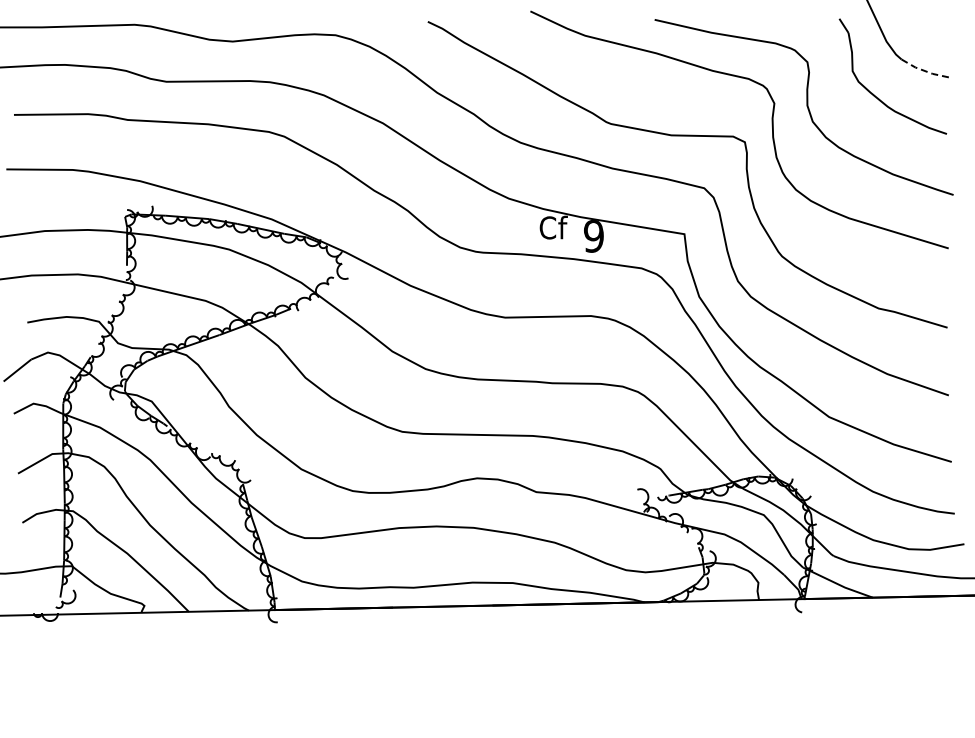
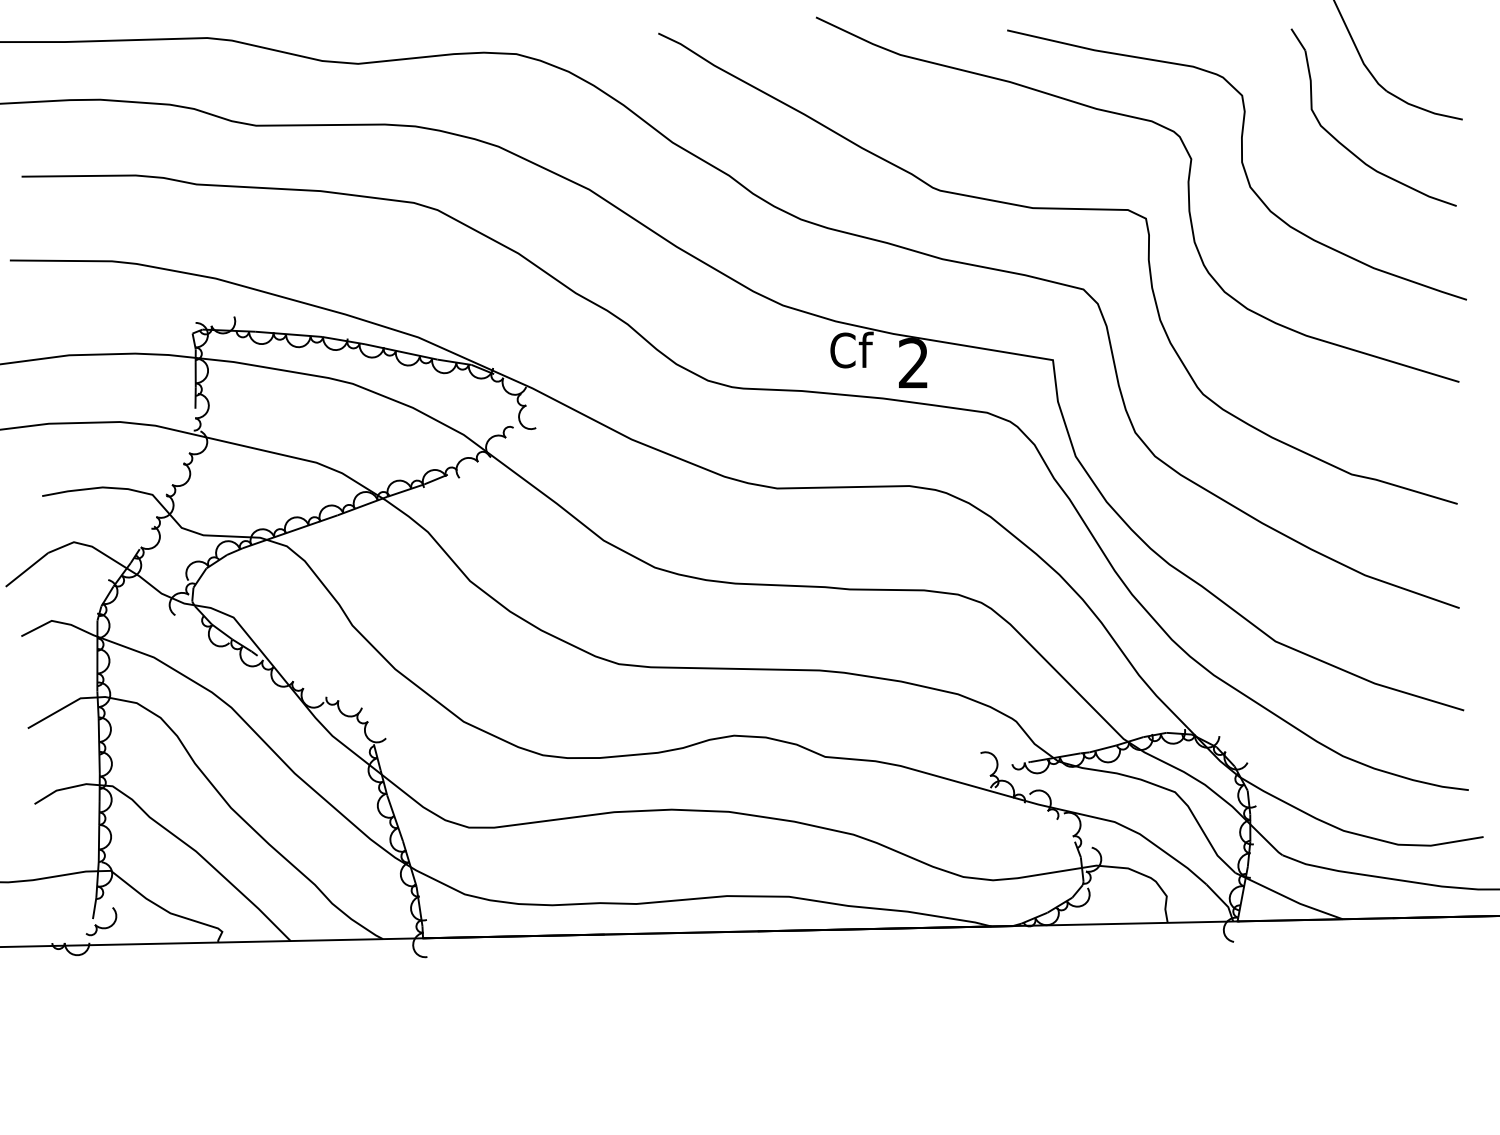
line: (925, 71) -> (1423, 109), dashed -> solid
text: (593, 236) -> (913, 363), 9 -> 2

